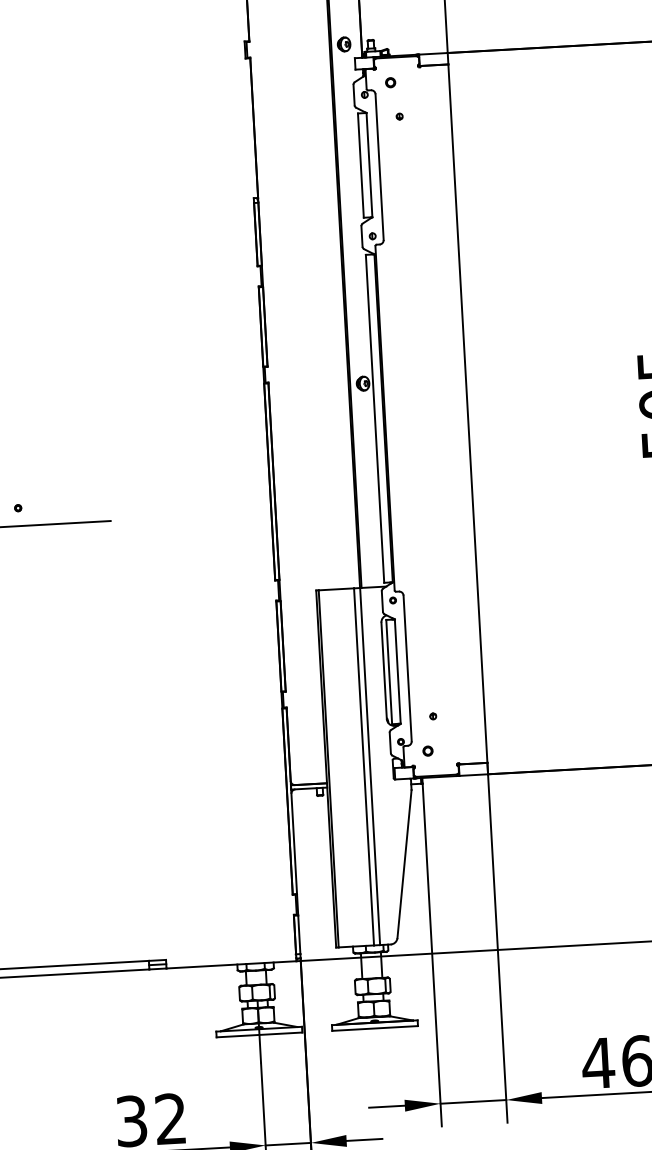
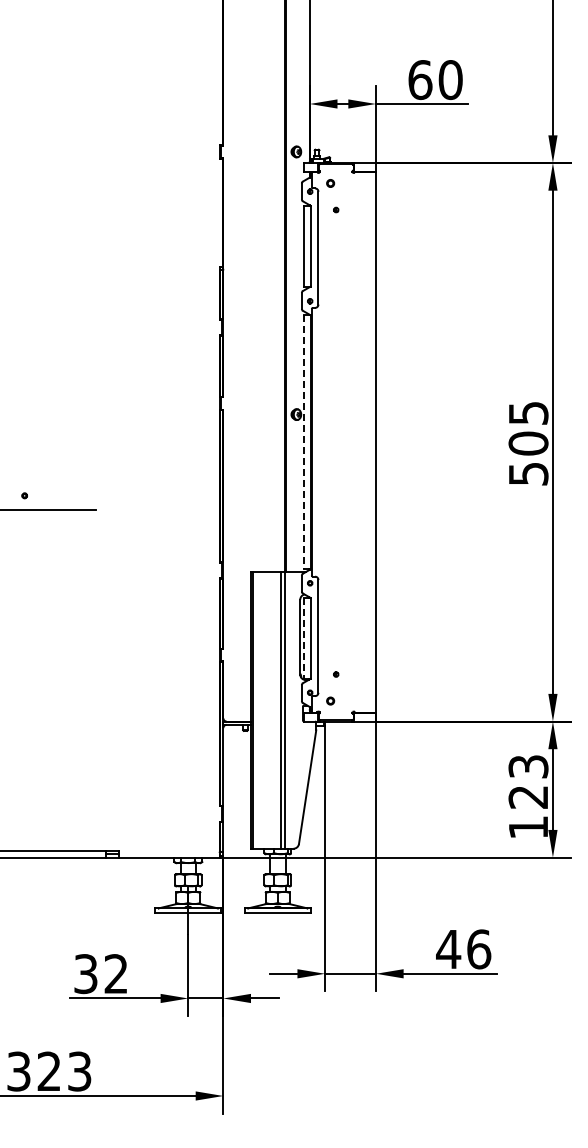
line: (375, 419) -> (304, 442), solid -> dashed
line: (389, 672) -> (304, 638), solid -> dashed

